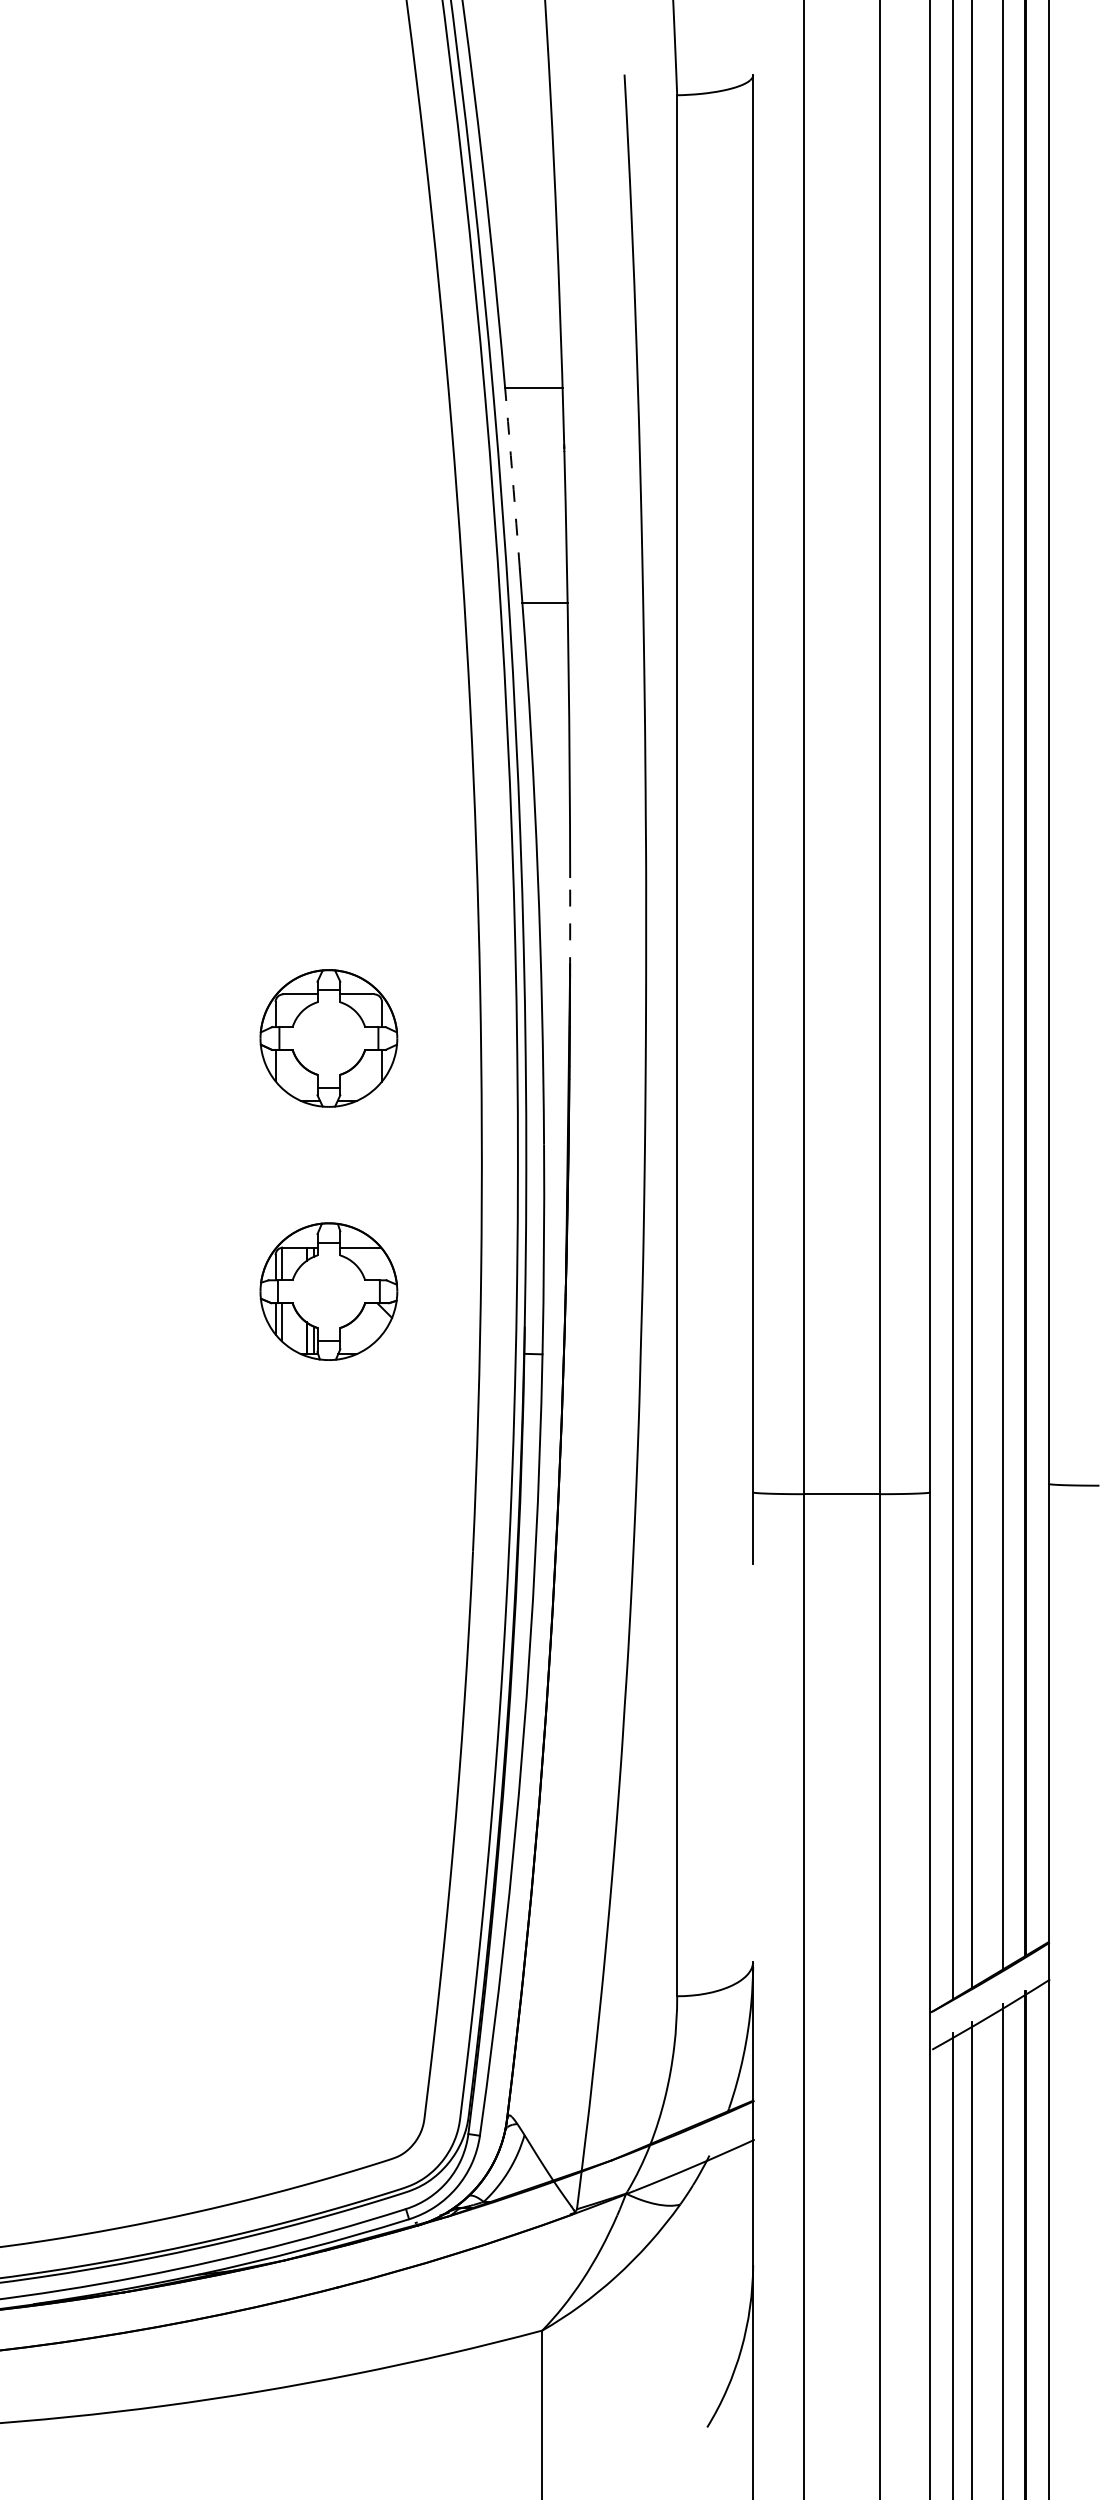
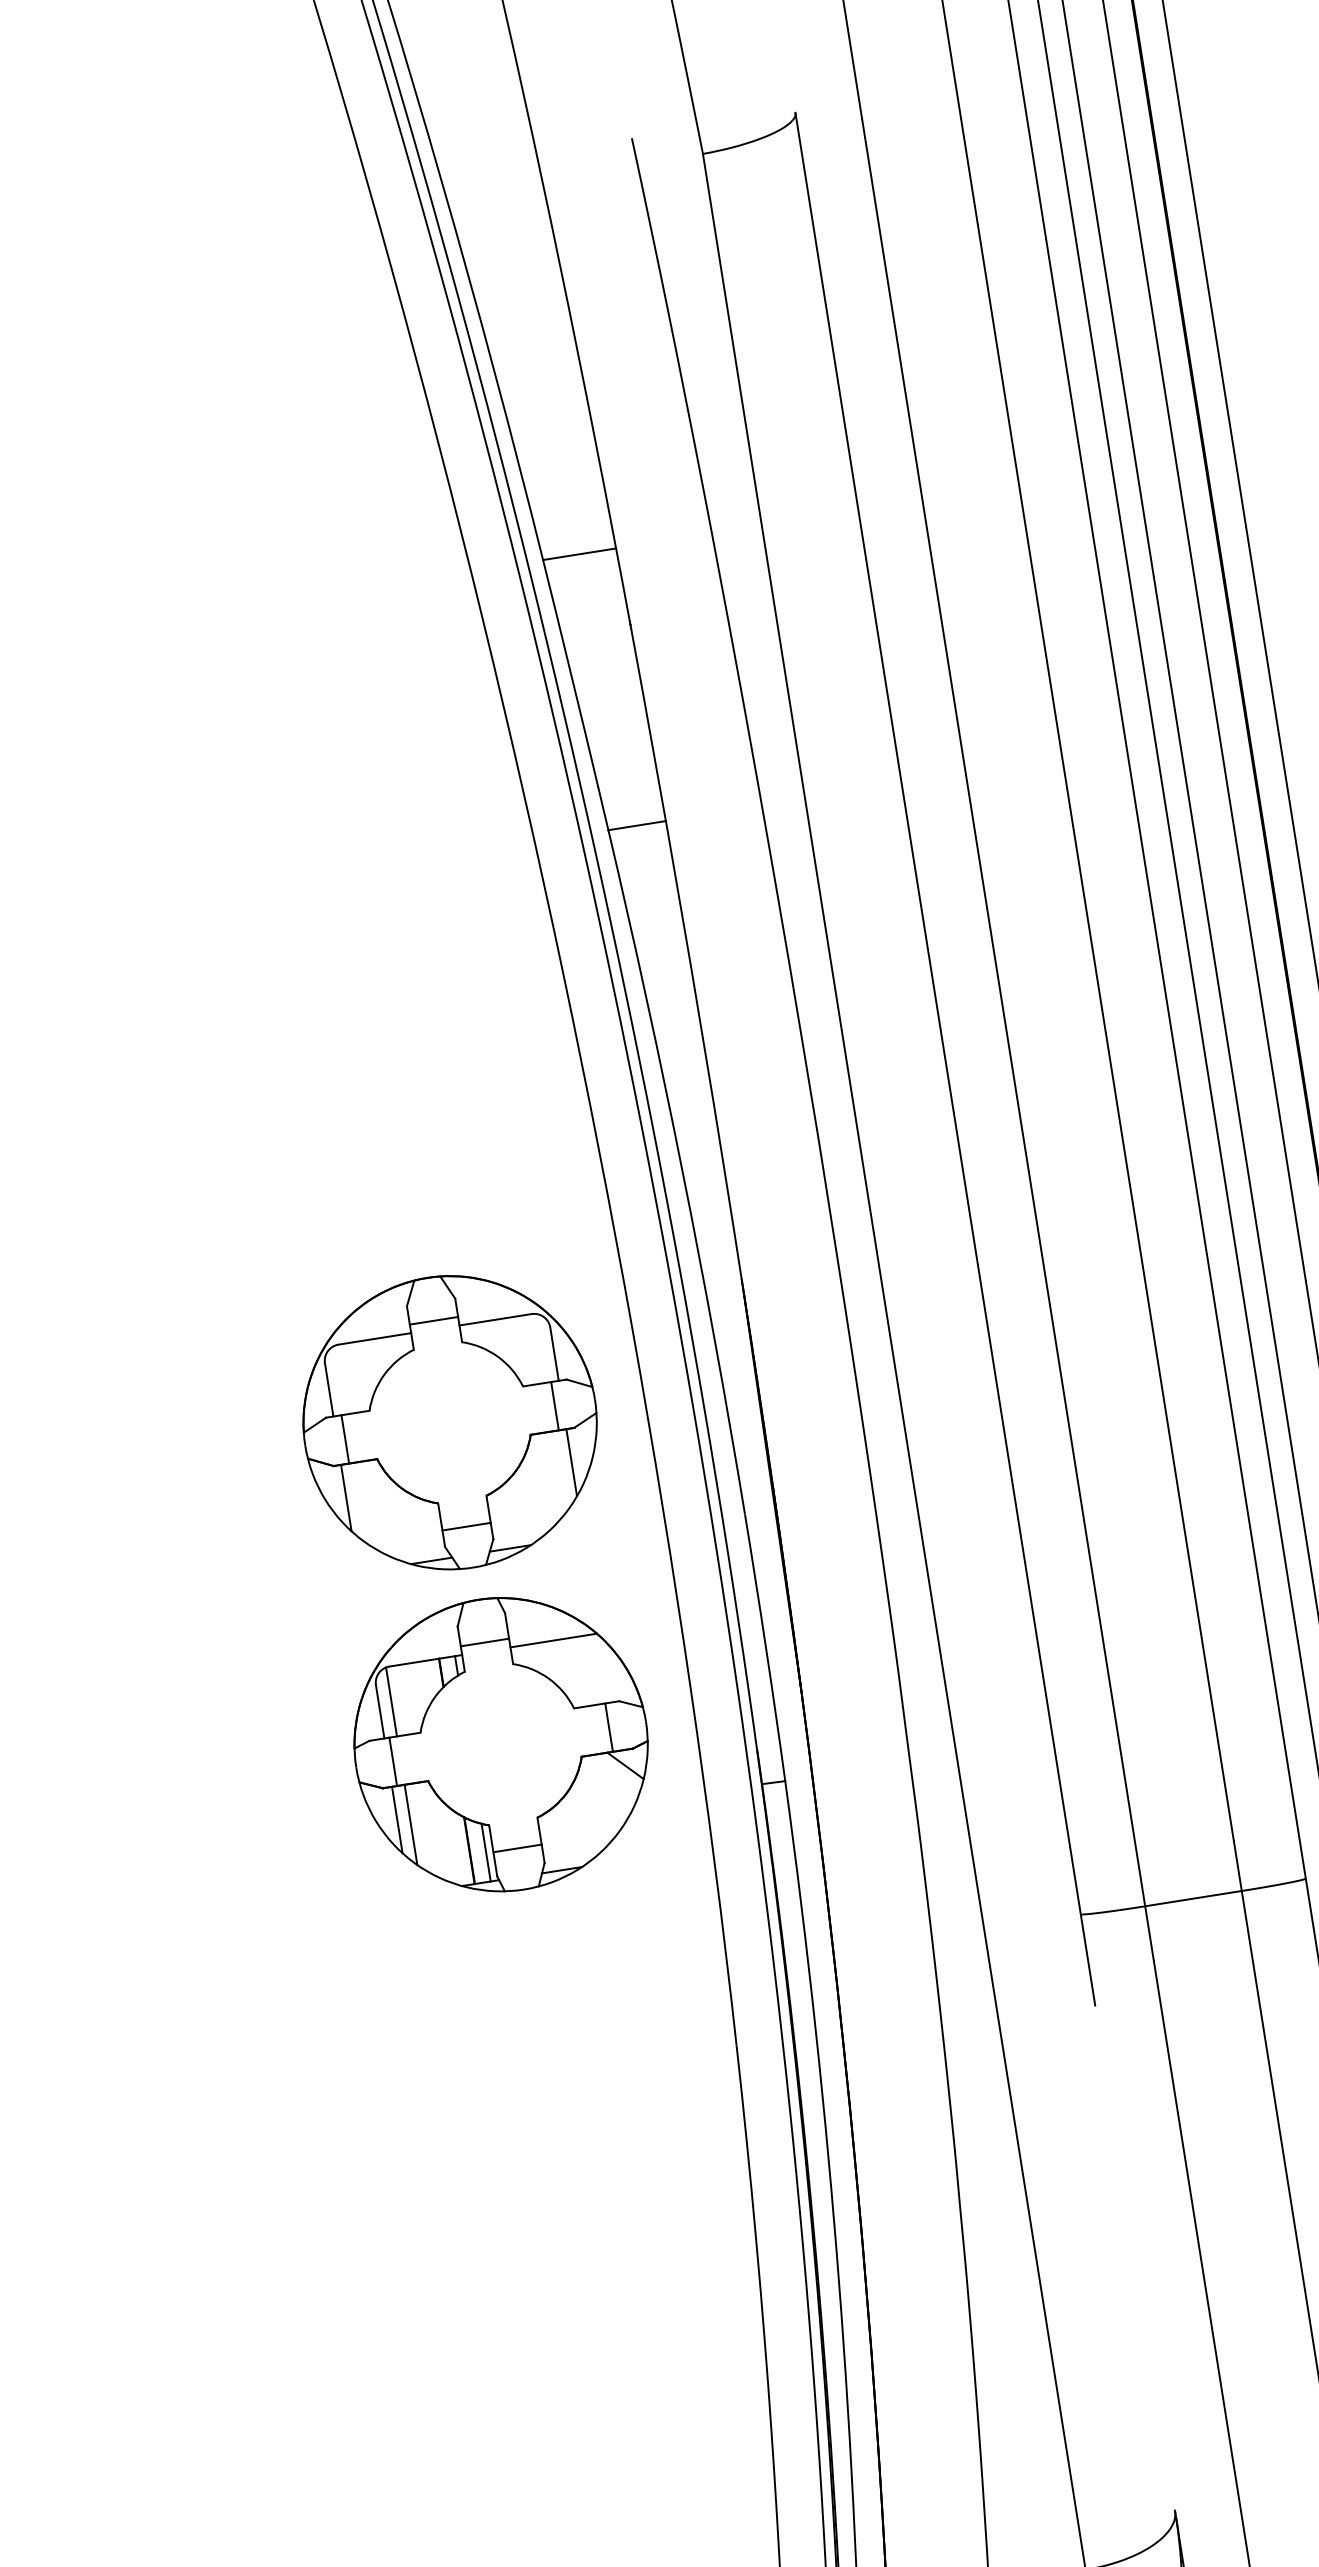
arc: (512, 478) -> (570, 674), dashed -> solid
arc: (570, 926) -> (734, 1231), dashed -> solid
part: (328, 1038) -> (449, 1422), size x1.67
part: (328, 1291) -> (500, 1744), size x1.67

